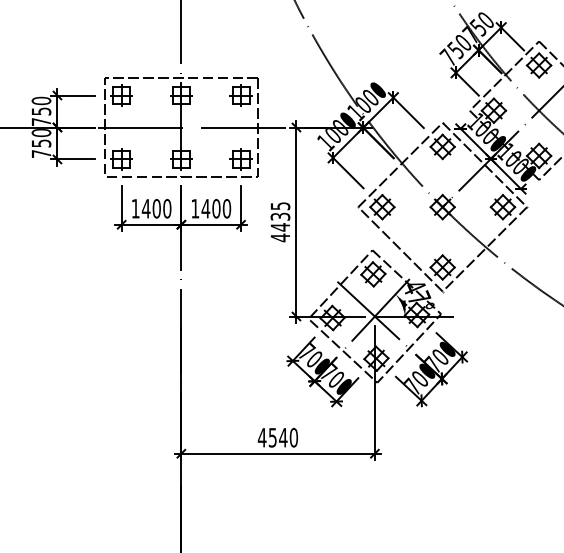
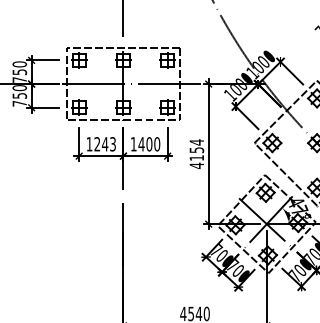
text: (156, 208) -> (105, 144), 1400 -> 1243
text: (280, 216) -> (196, 150), 4435 -> 4154

